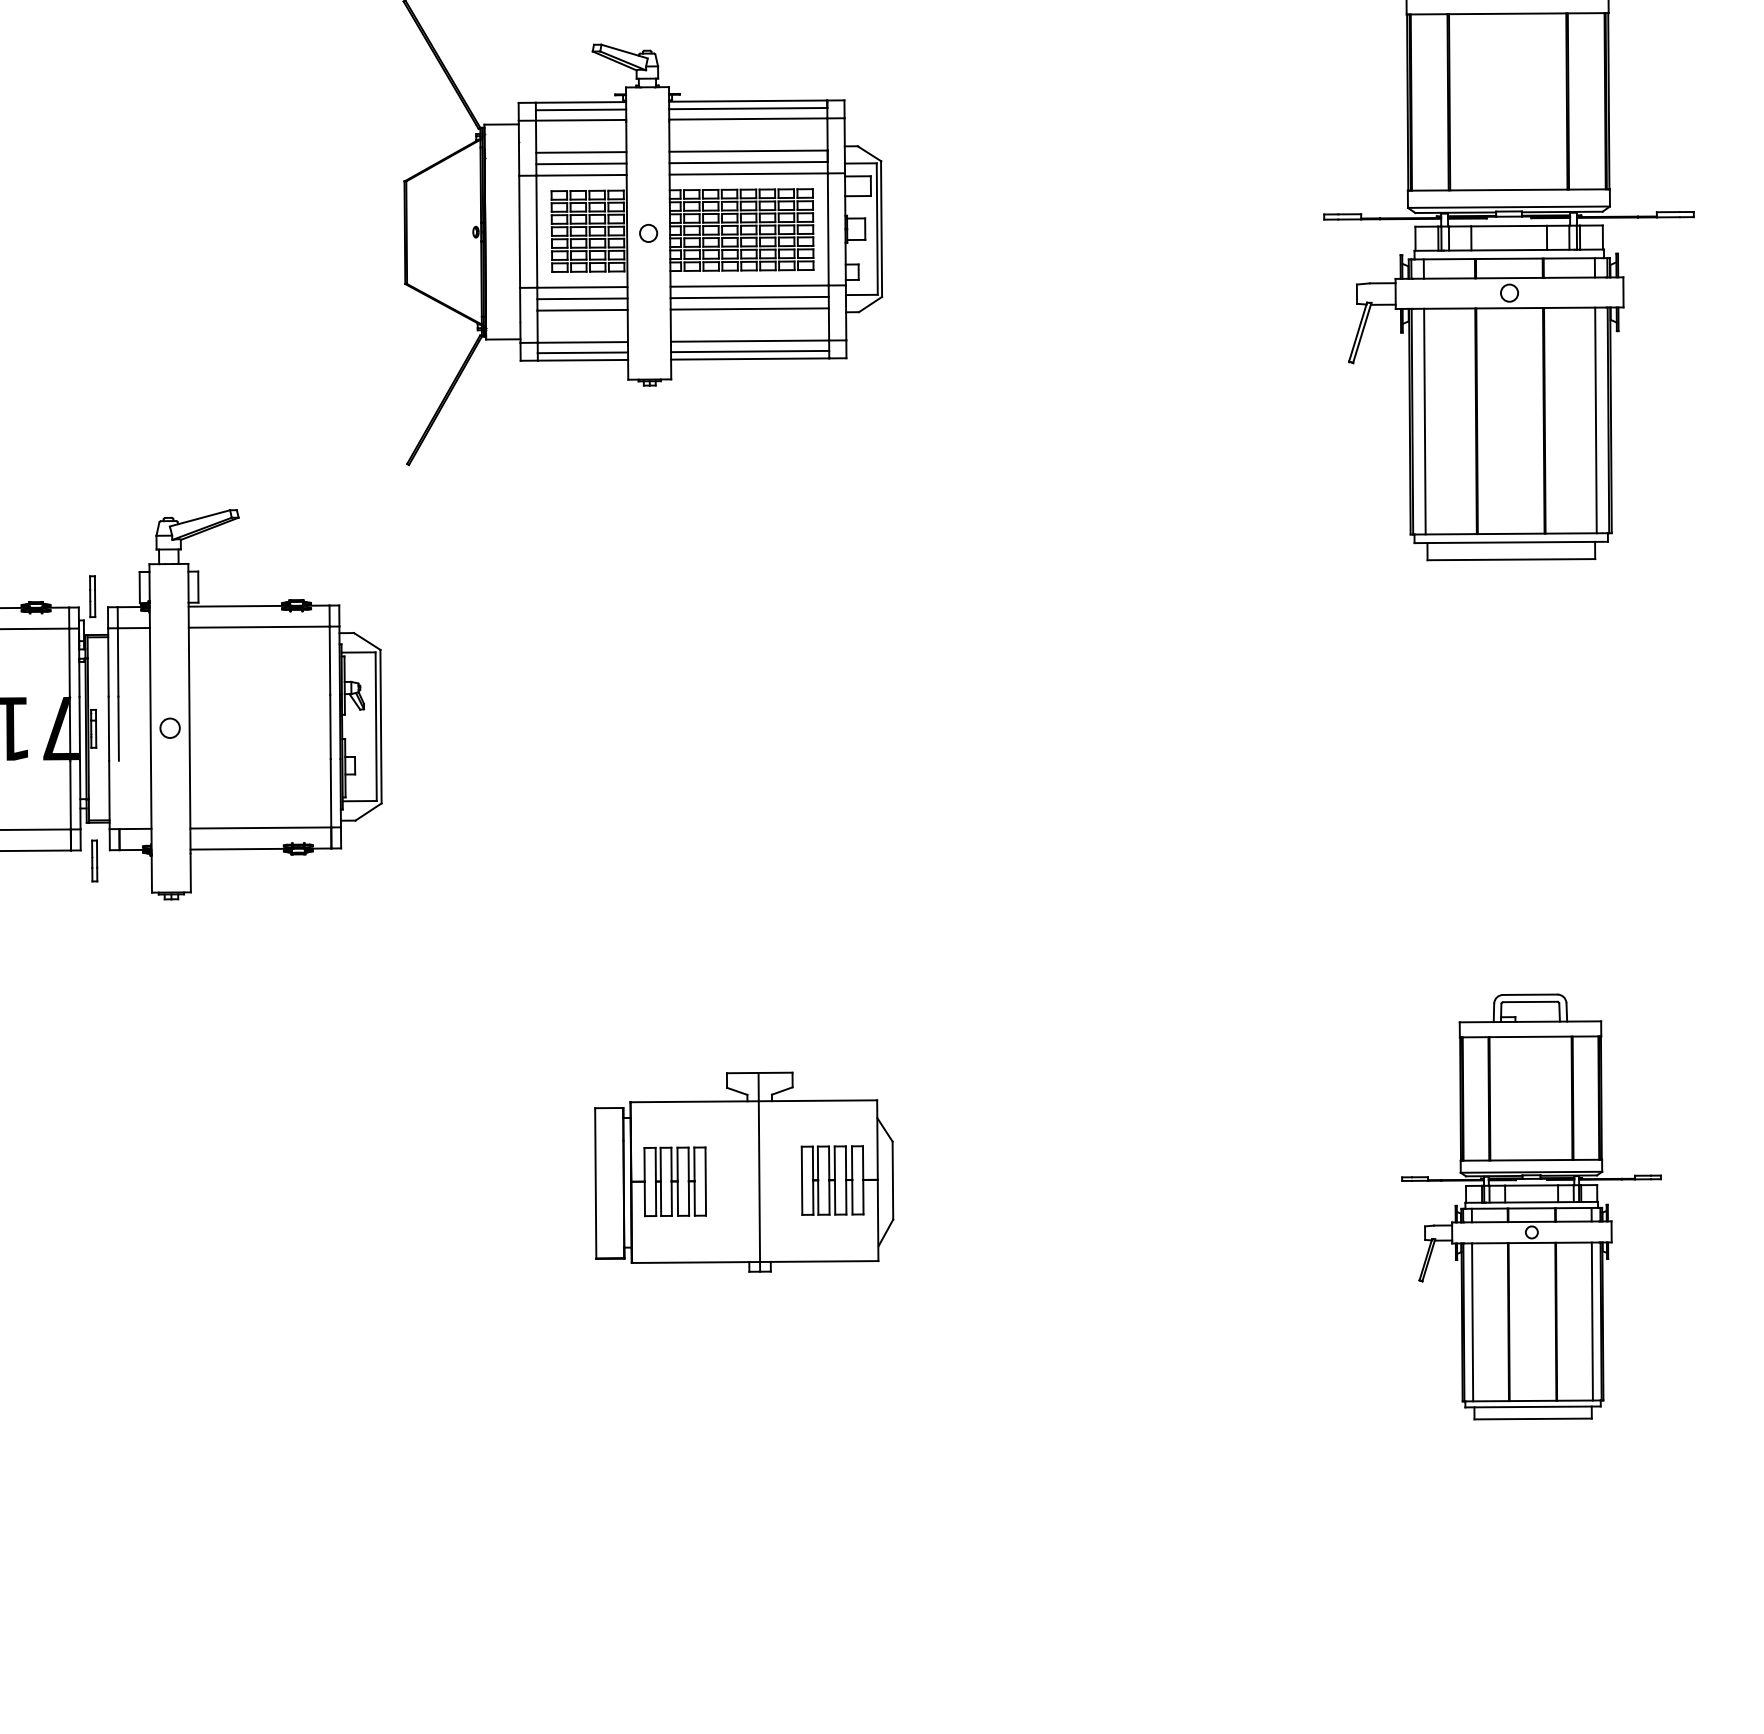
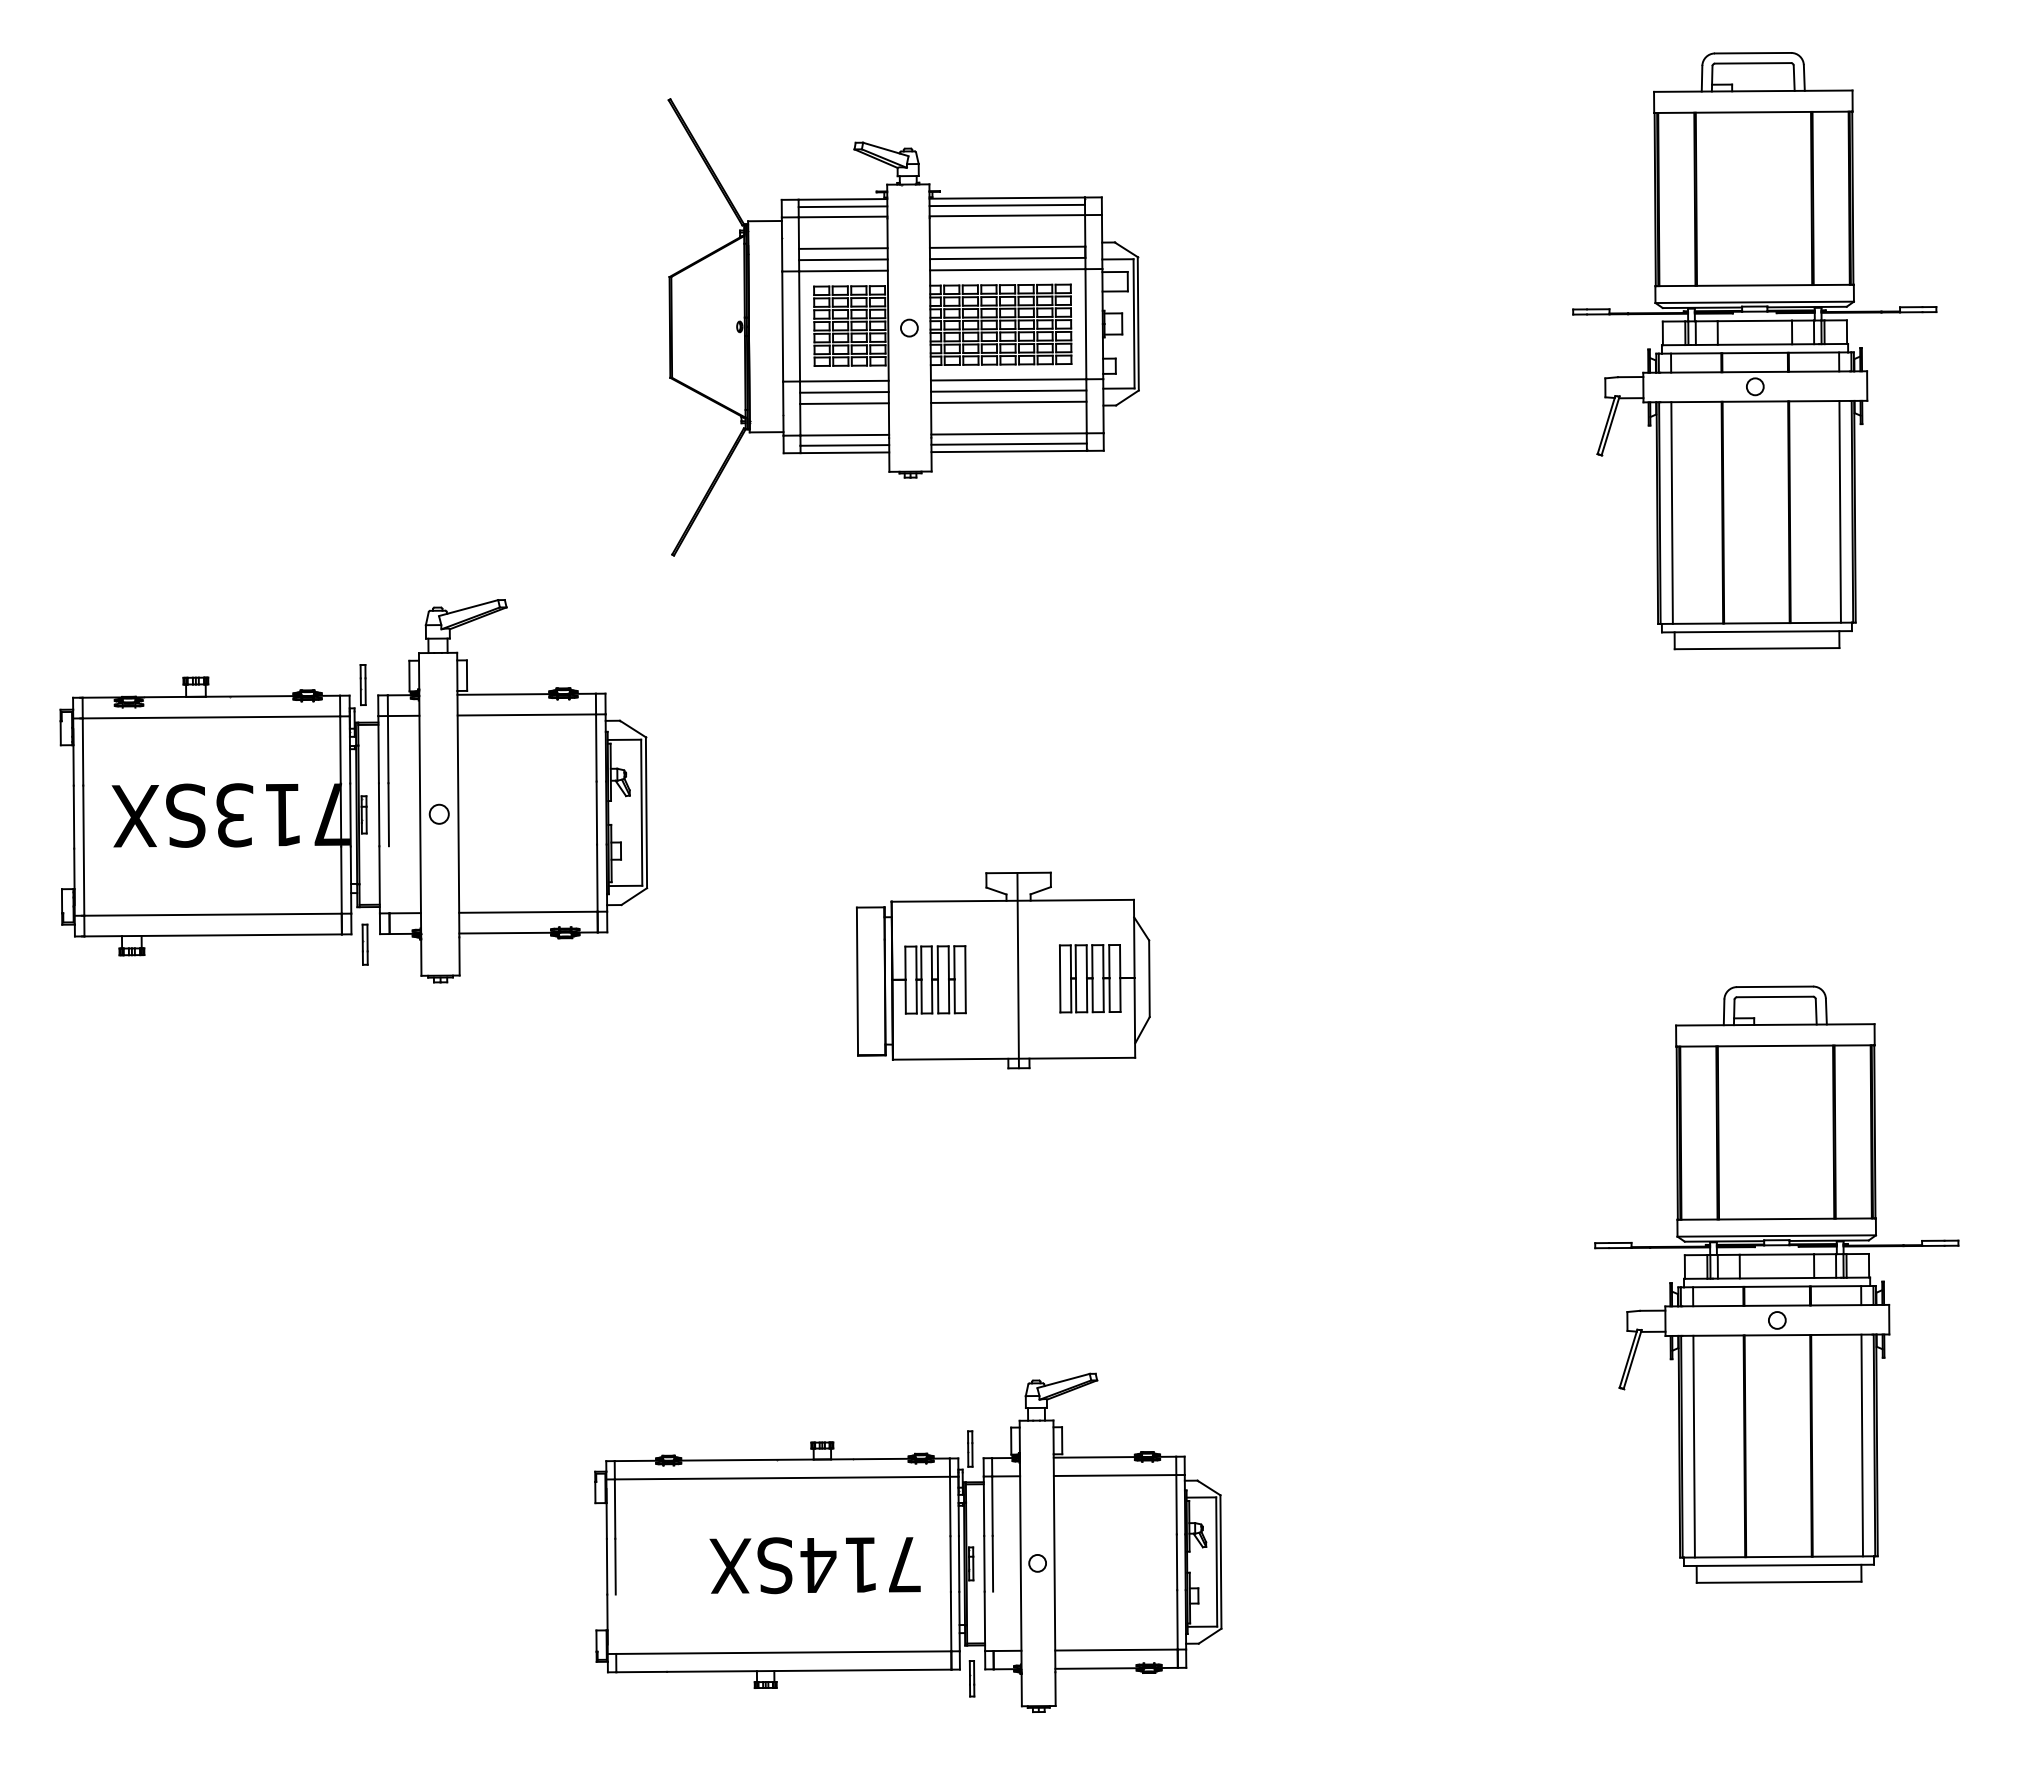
part: (744, 1172) -> (1003, 970), moved
part: (1531, 1206) -> (1776, 1284), size x1.43
part: (647, 1469) -> (908, 1542), added

